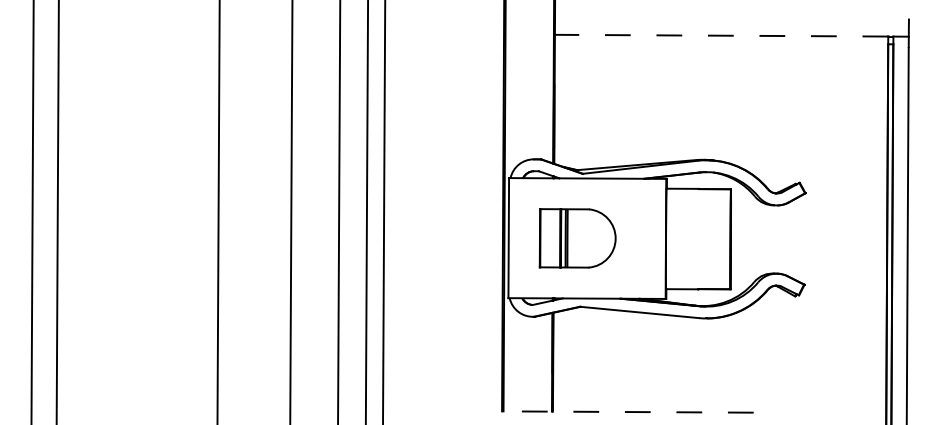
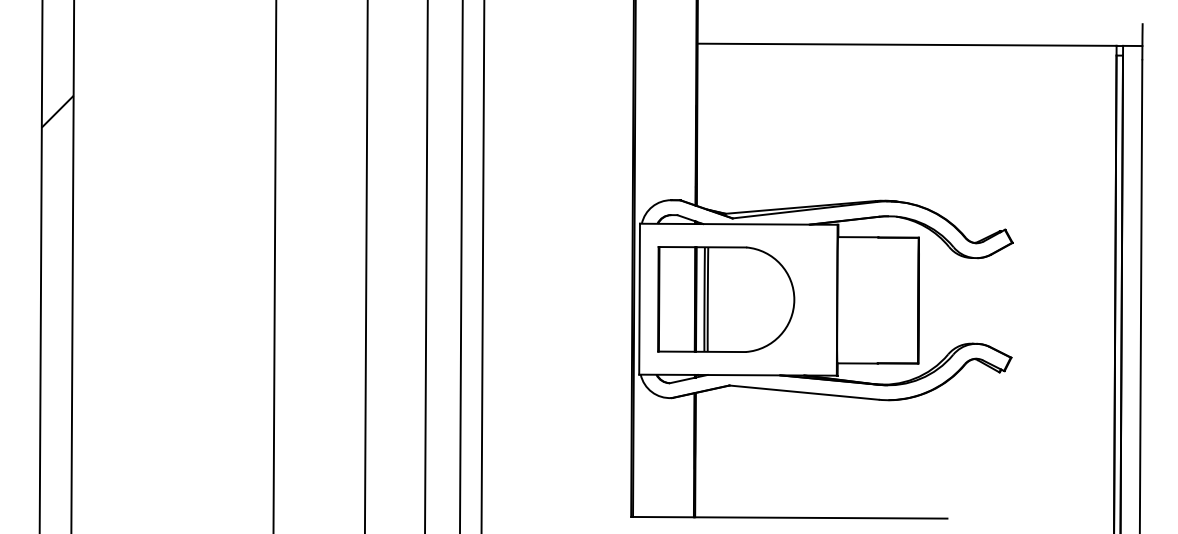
line: (721, 35) -> (906, 44), dashed -> solid
hatch: (45, 88) -> (57, 111), added
part: (577, 238) -> (726, 299), size x1.43
line: (627, 411) -> (788, 517), dashed -> solid

